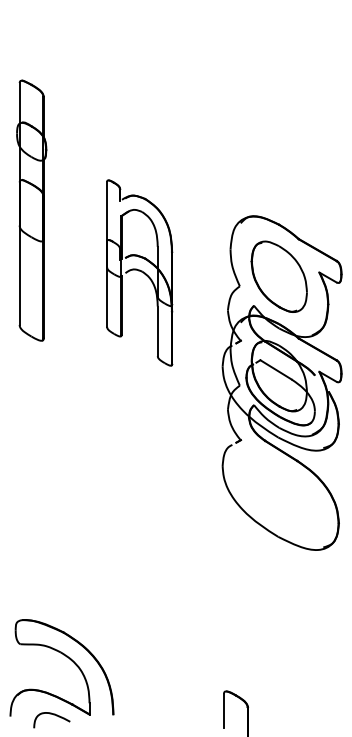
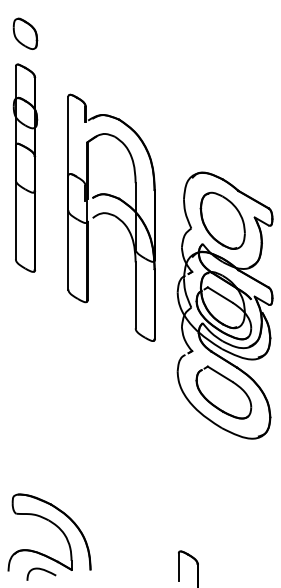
part: (31, 42) -> (25, 34), added
part: (139, 272) -> (111, 217), size x1.67
part: (290, 479) -> (231, 382), added

